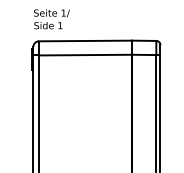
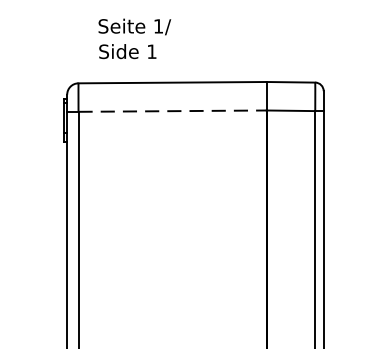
text: (51, 19) -> (134, 39), moved
line: (85, 55) -> (172, 111), solid -> dashed

